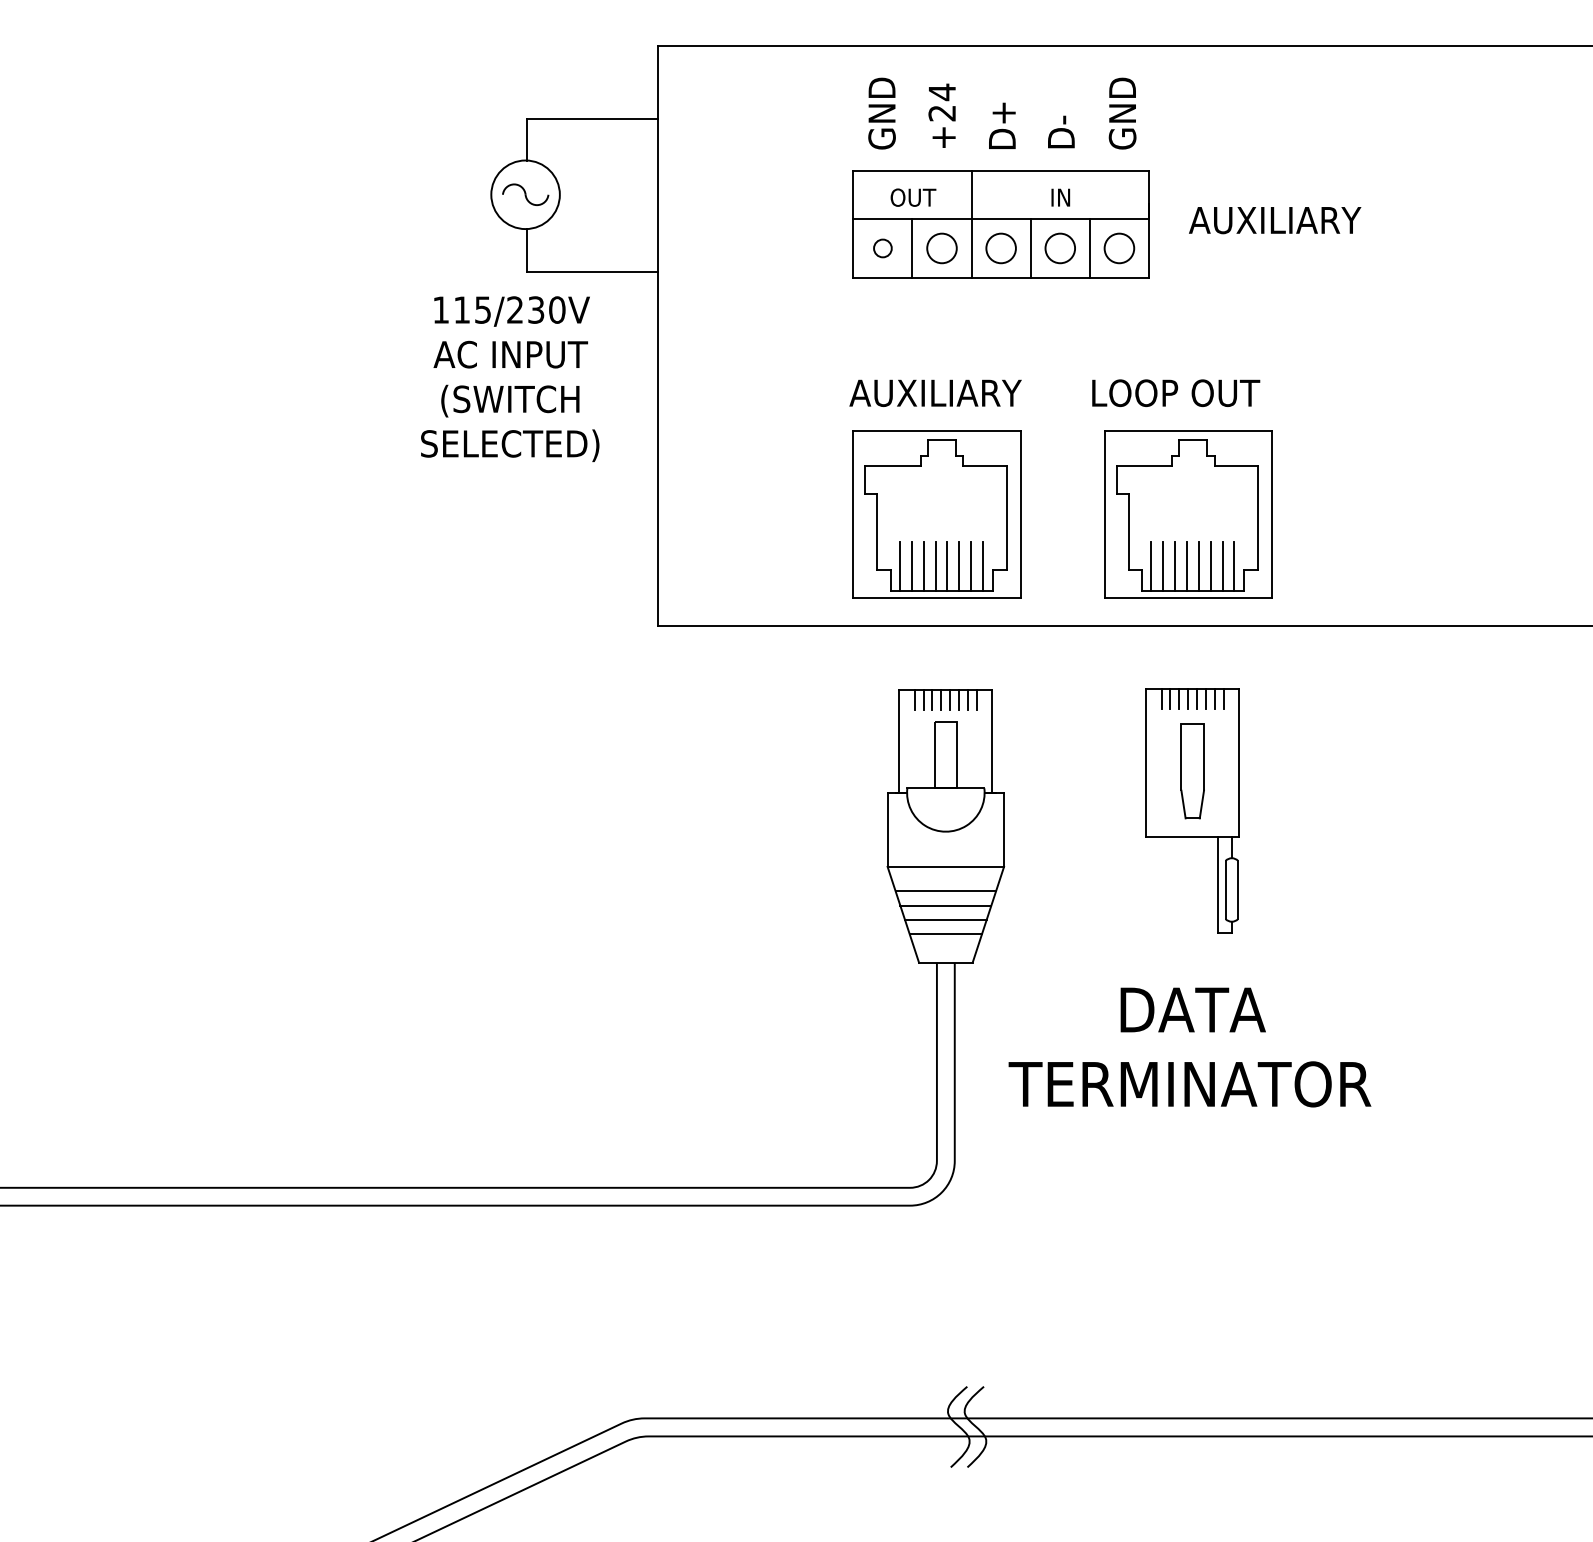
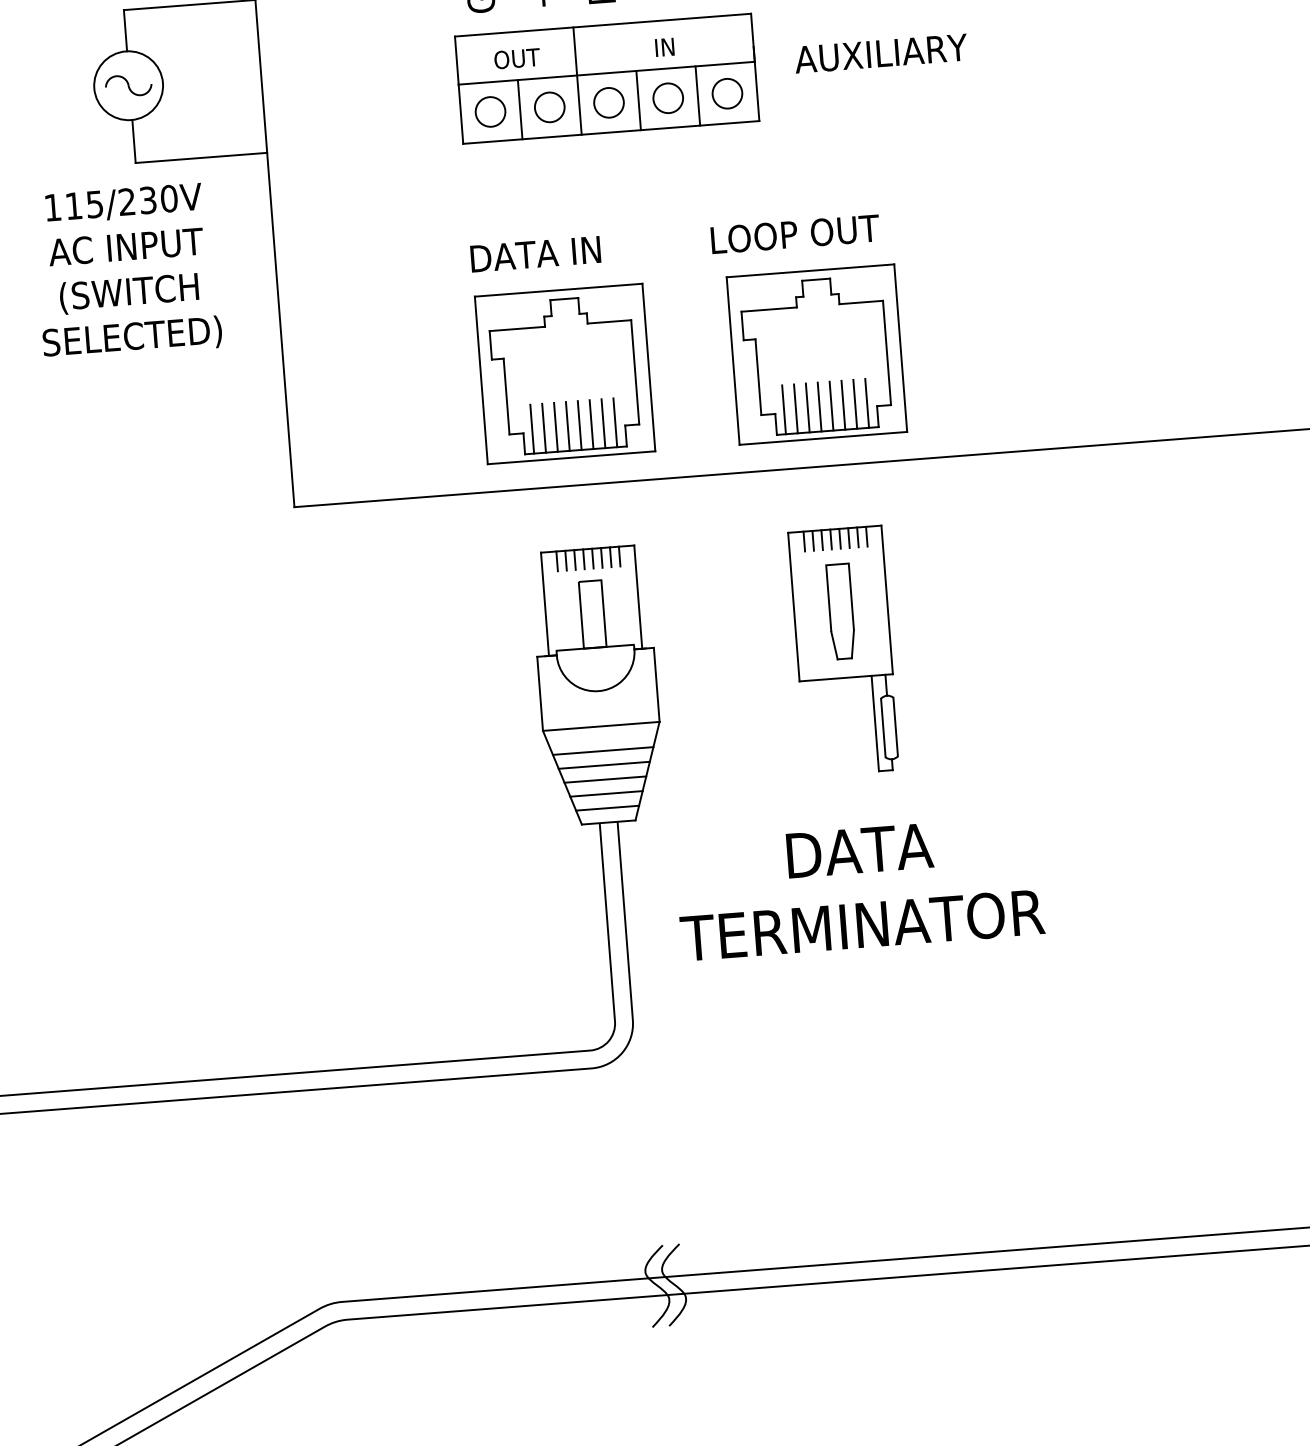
circle: (882, 248) -> (490, 112), size x1.67
text: (935, 393) -> (554, 253), AUXILIARY -> DATA IN
line: (945, 948) -> (607, 808), added

